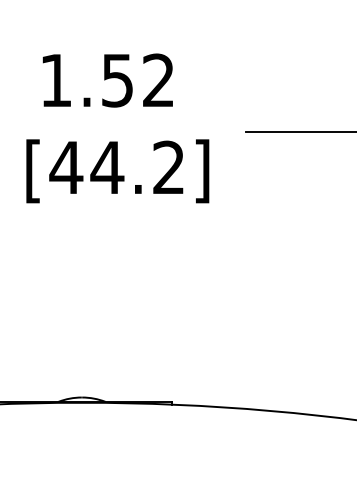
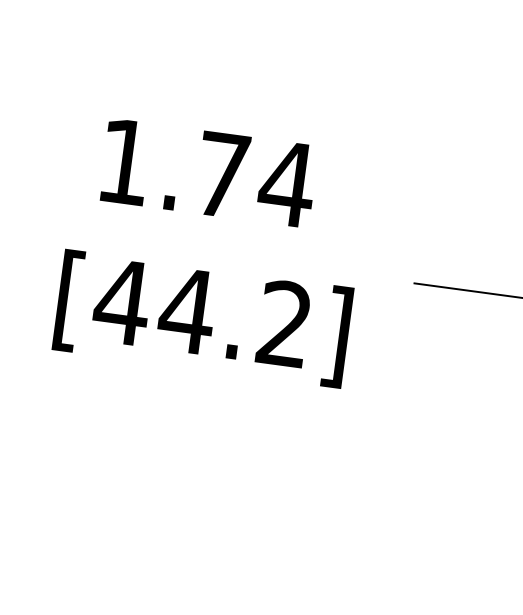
text: (138, 80) -> (255, 179), 1.52 -> 1.74

